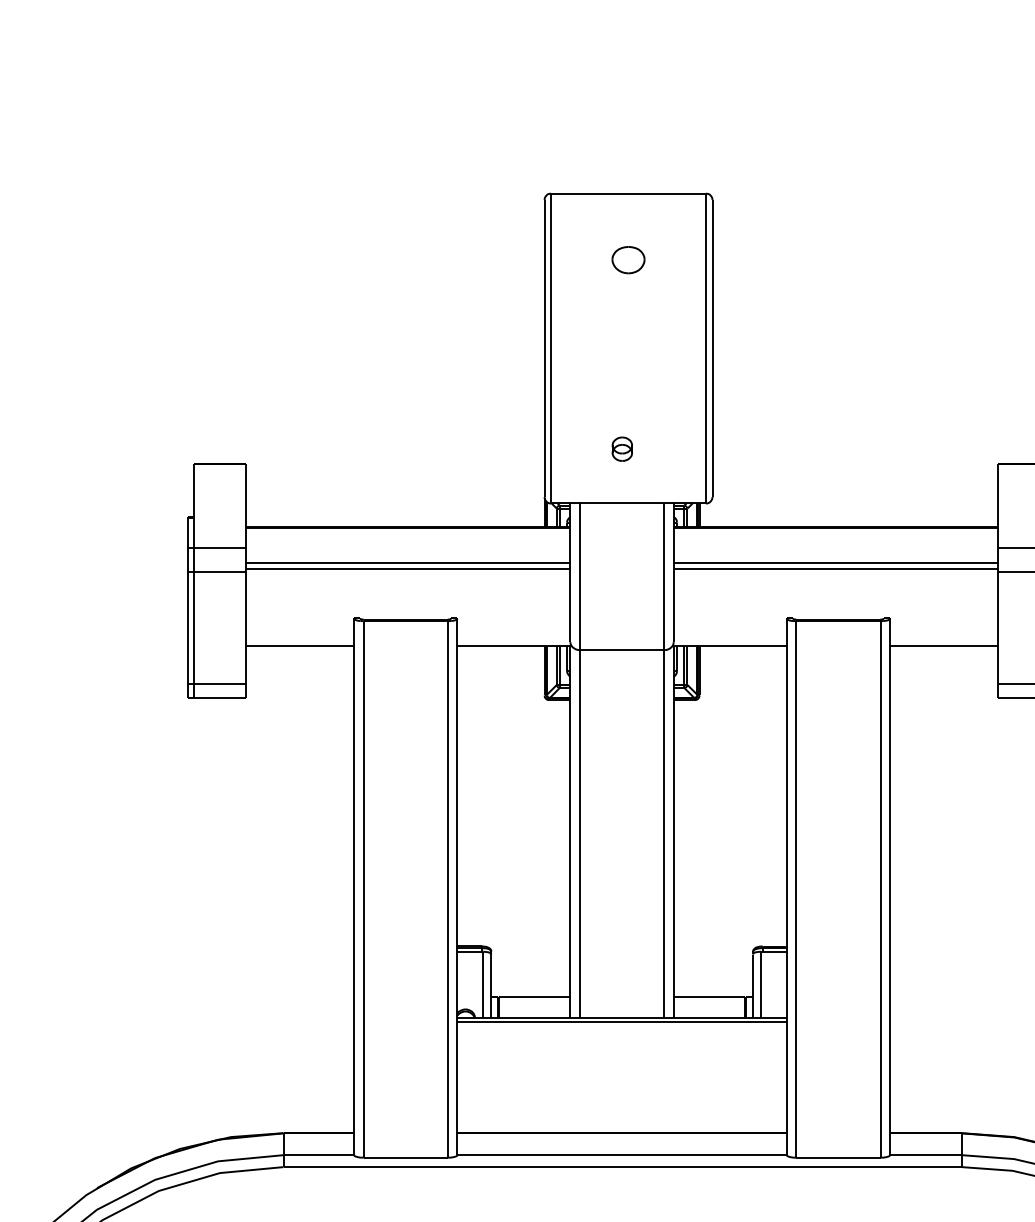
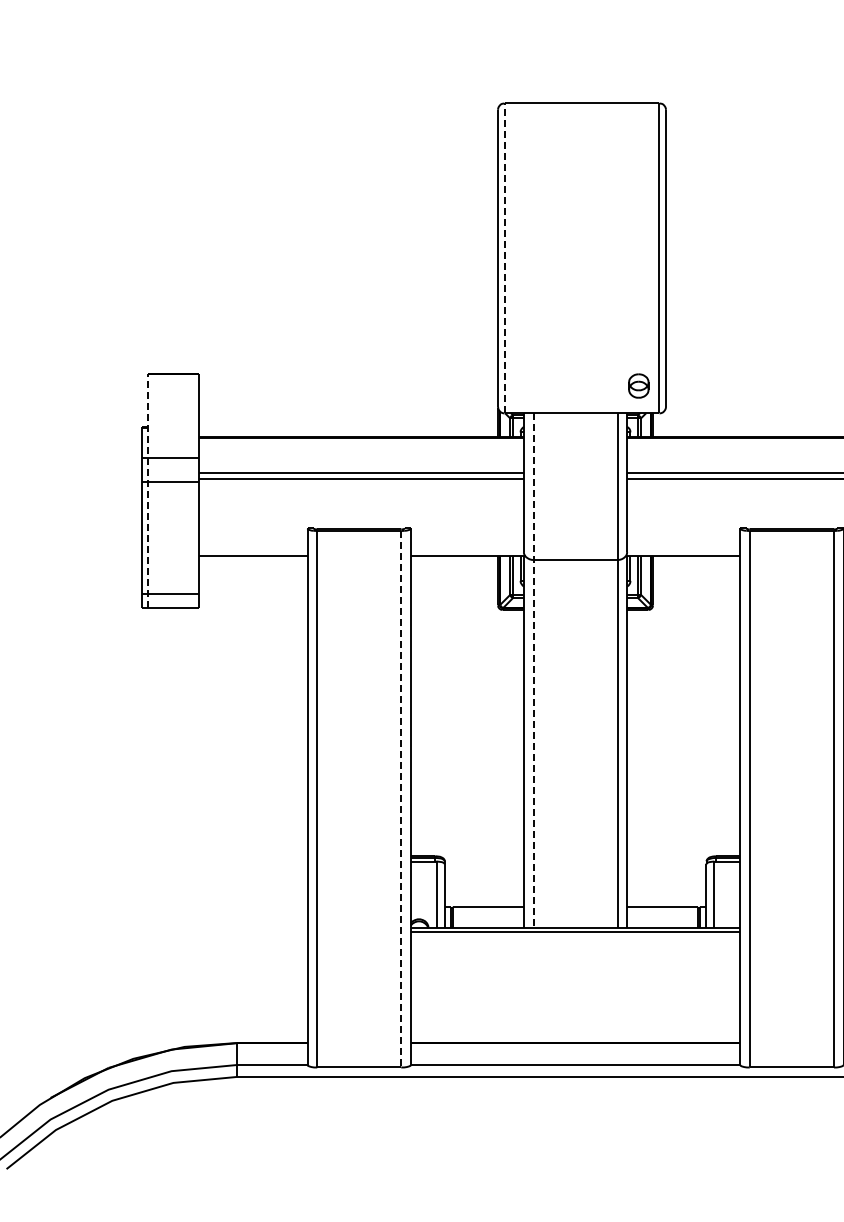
part: (628, 260) -> (581, 170), removed
line: (551, 348) -> (504, 258), solid -> dashed
part: (621, 448) -> (637, 385), moved
line: (194, 580) -> (147, 490), solid -> dashed
line: (580, 761) -> (533, 671), solid -> dashed
line: (447, 889) -> (400, 799), solid -> dashed

